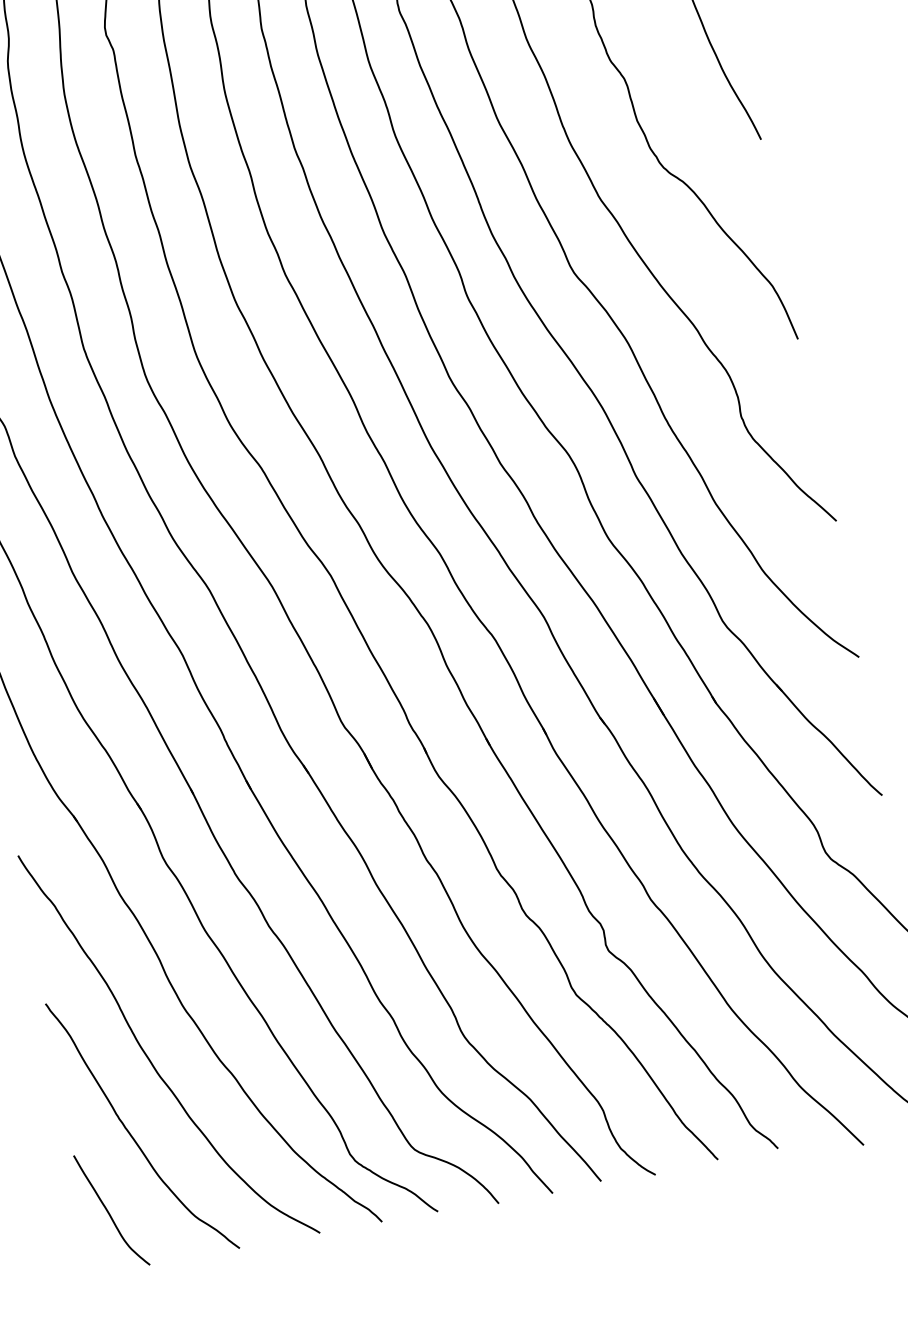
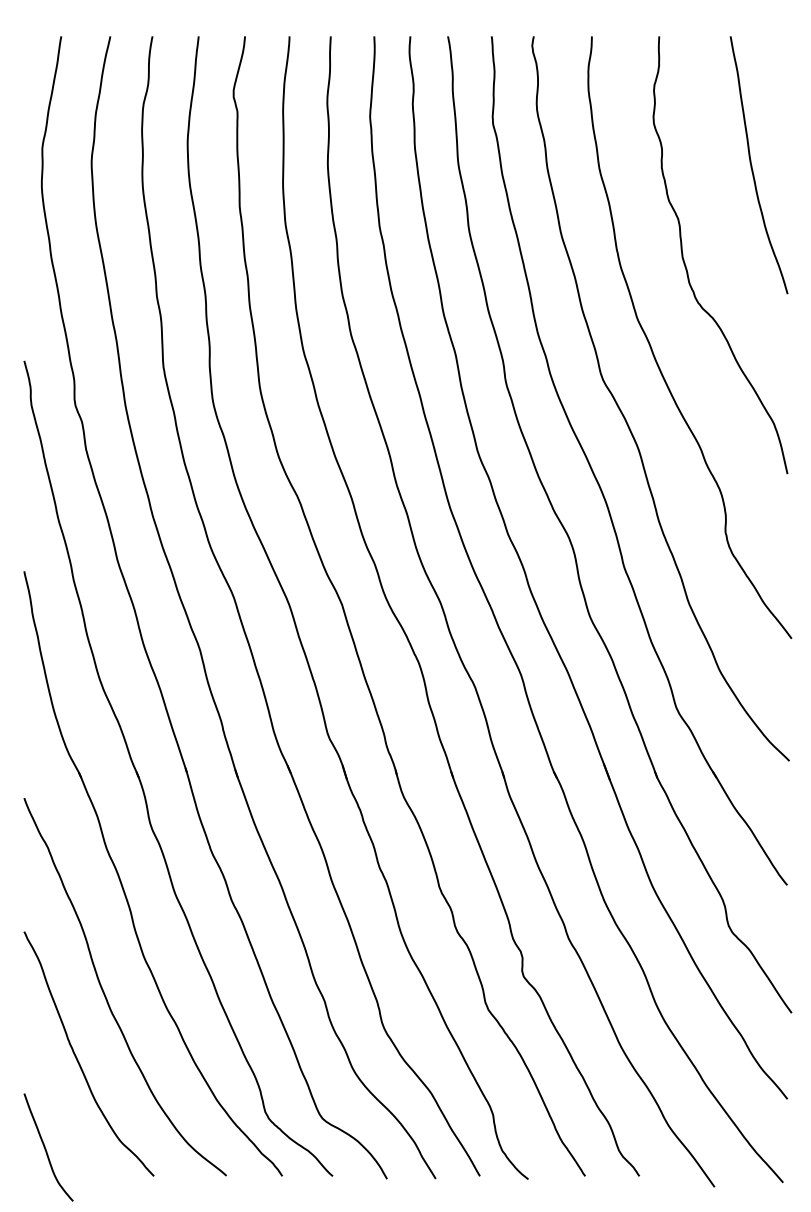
curve: (109, 1211) -> (46, 1148), moved

